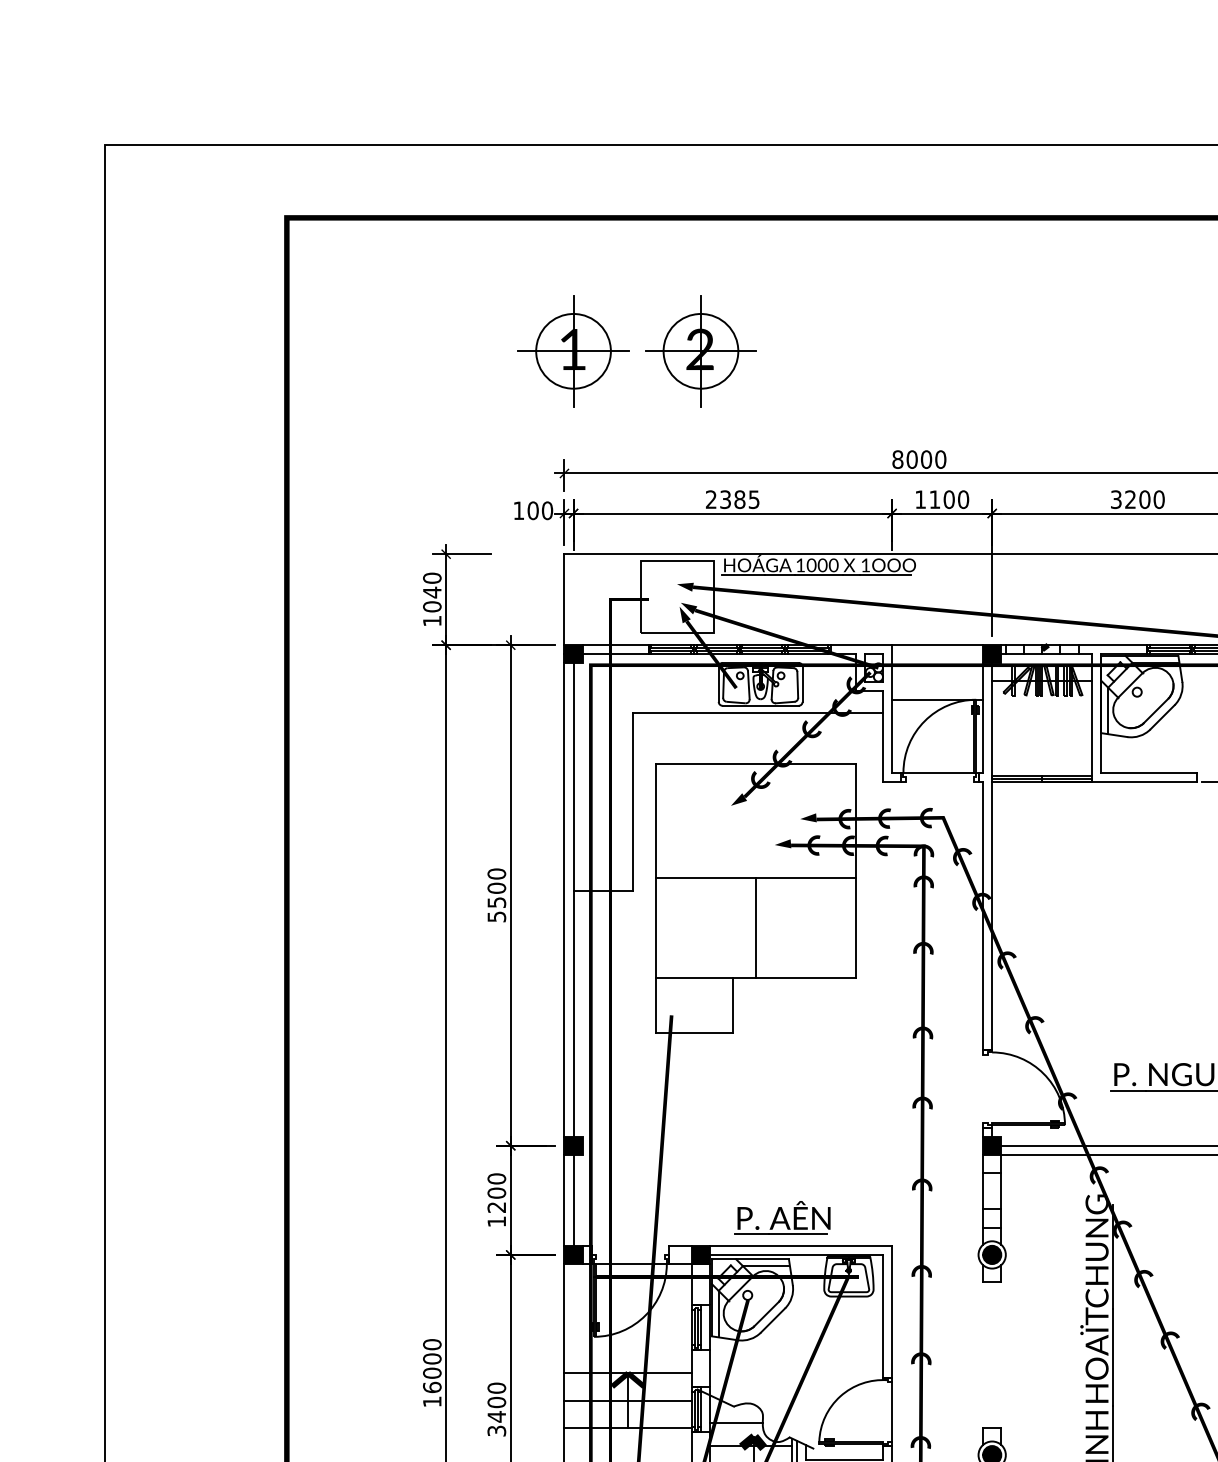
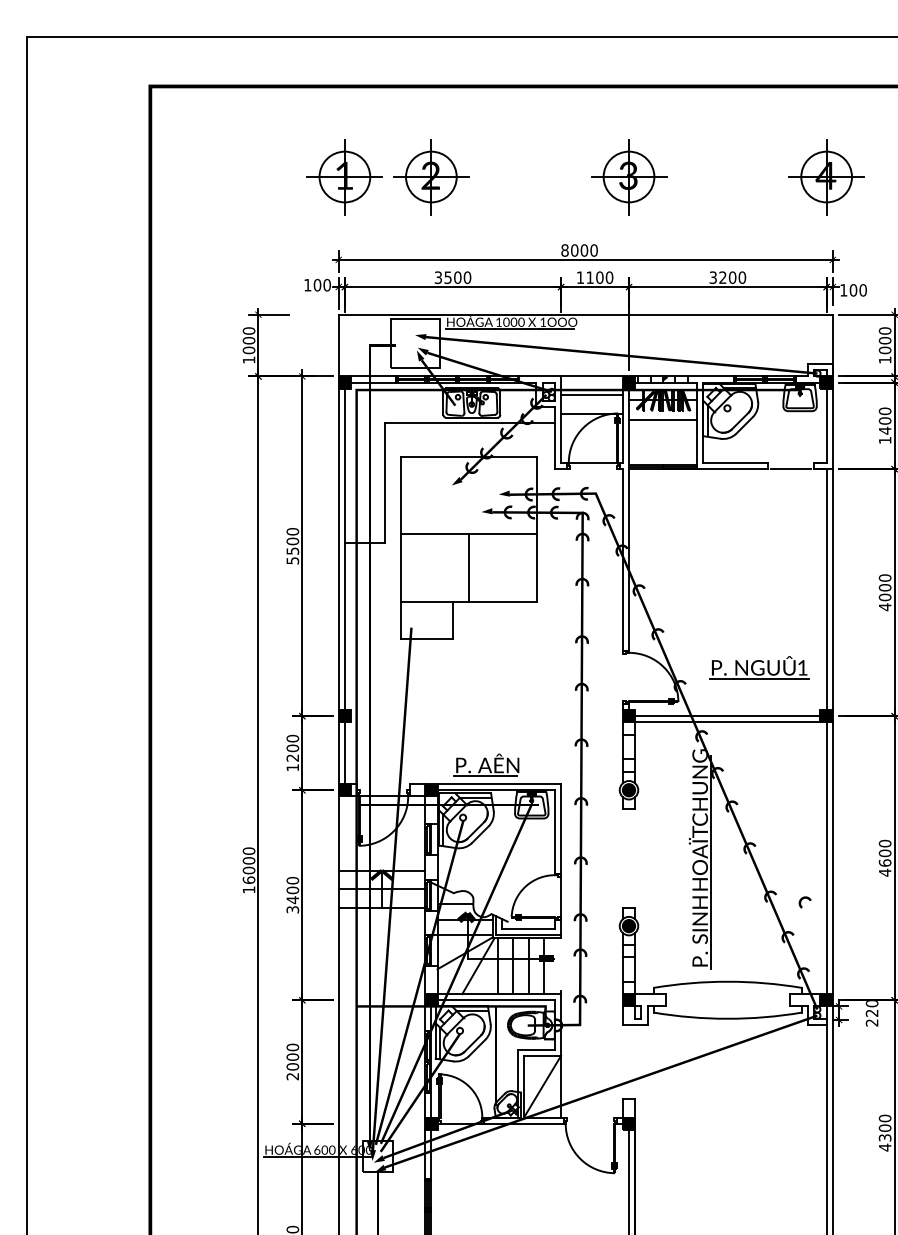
part: (992, 352) -> (629, 177), added
text: (732, 499) -> (452, 277), 2385 -> 3500
text: (431, 592) -> (248, 340), 1040 -> 1000
line: (936, 671) -> (591, 394), added
line: (1041, 708) -> (662, 419), added

